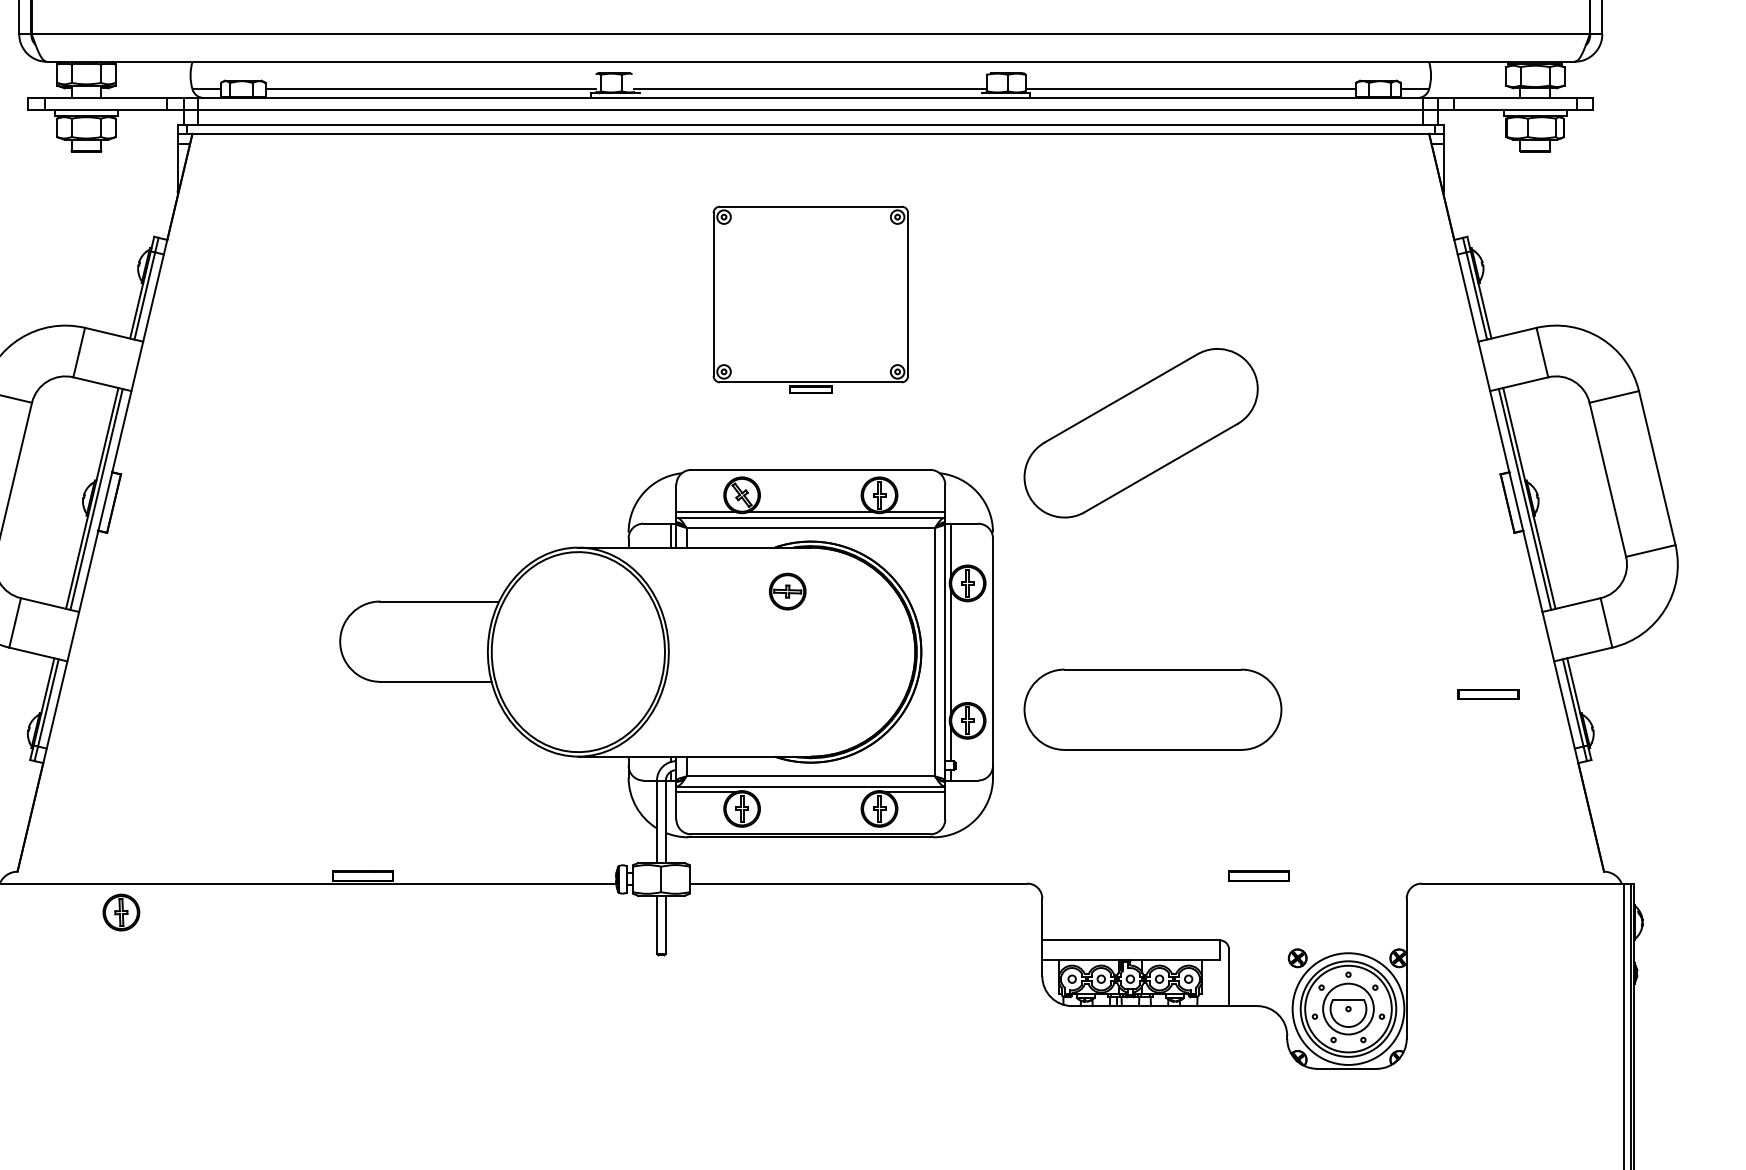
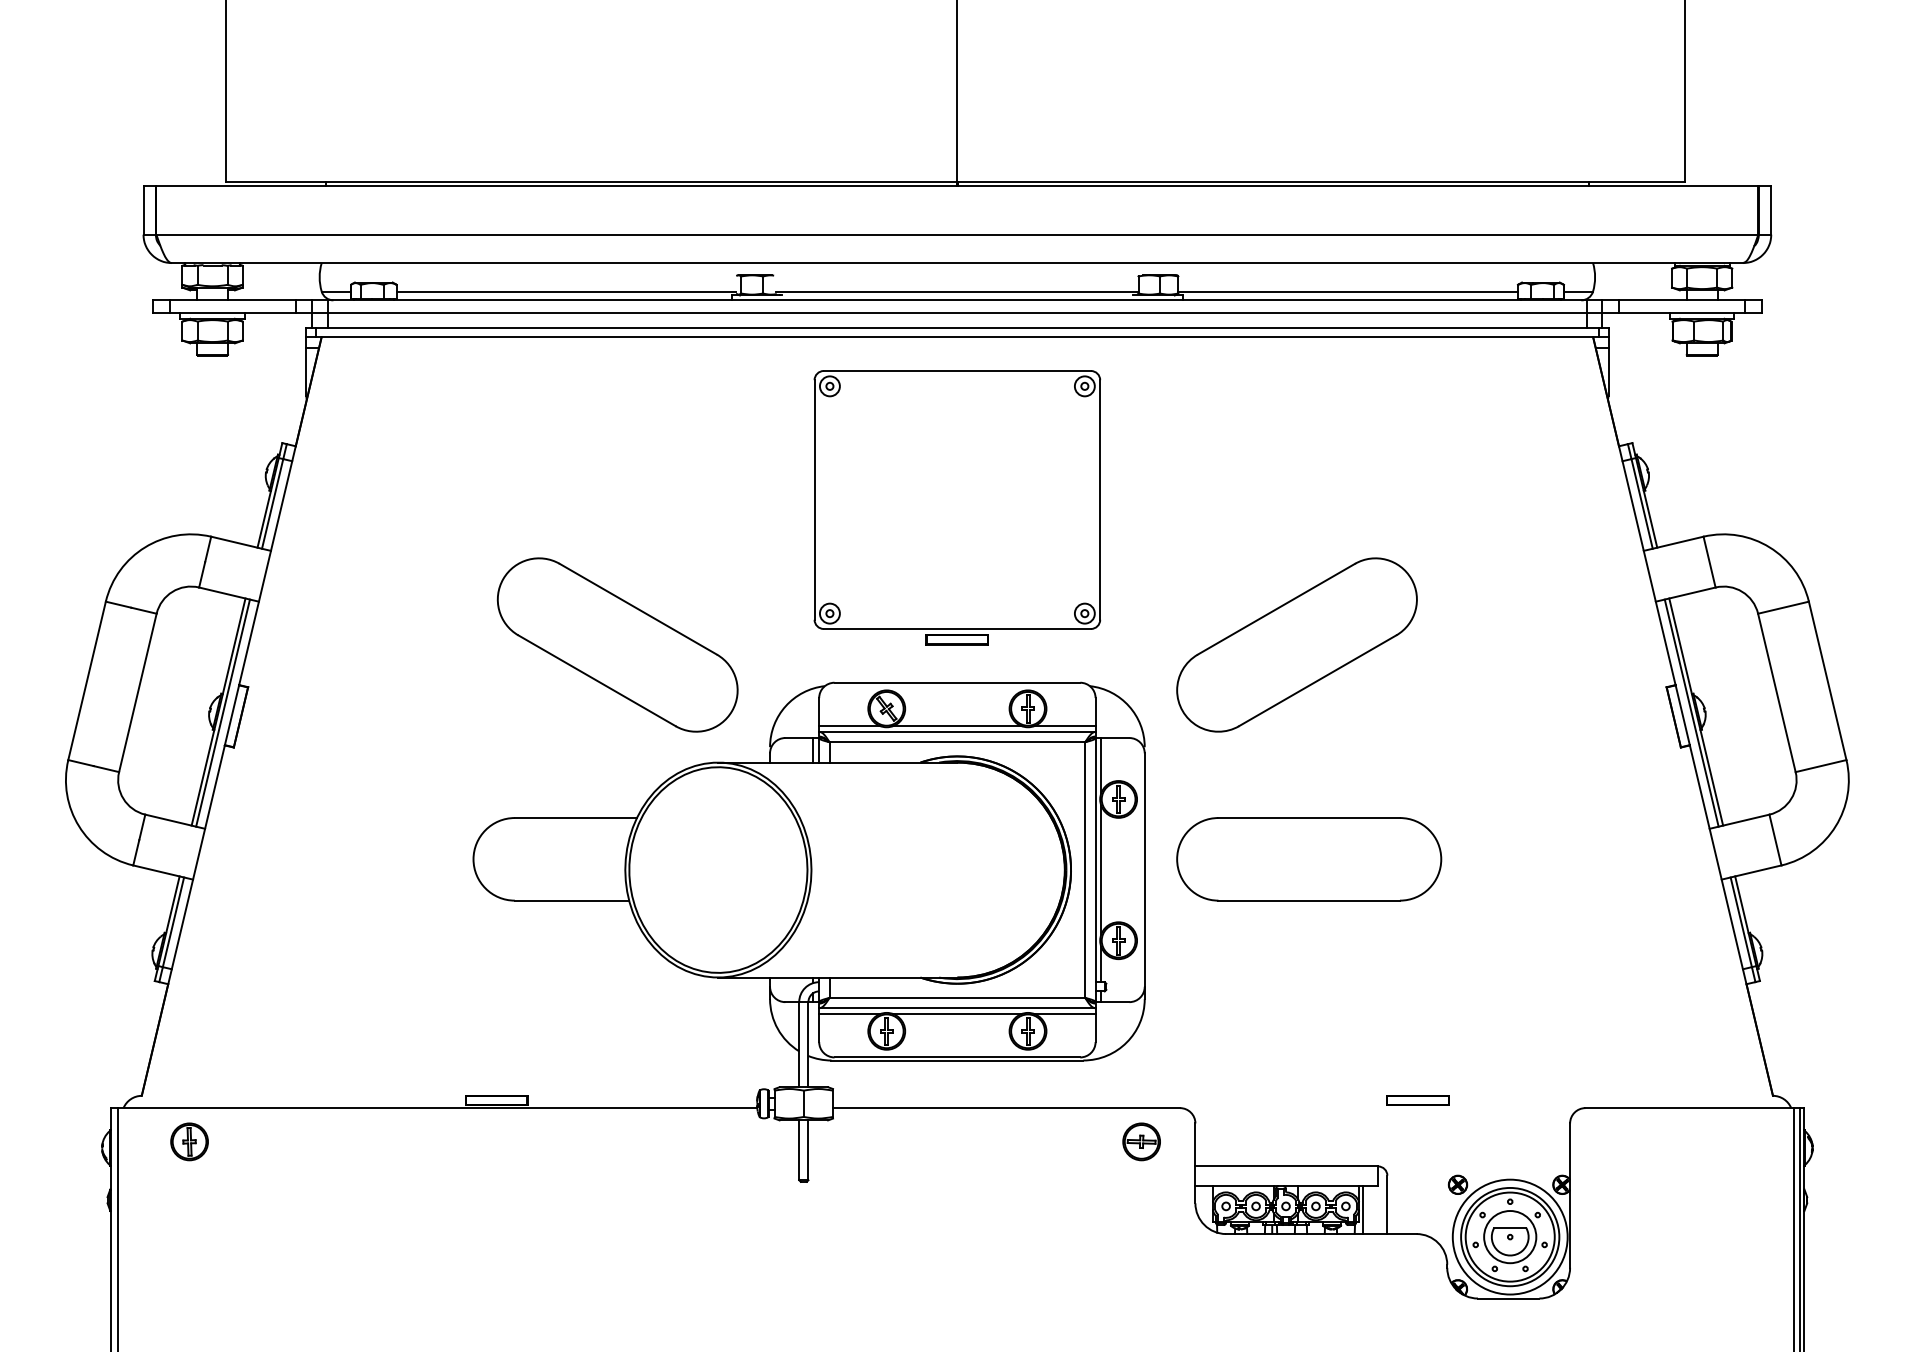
part: (810, 299) -> (957, 507), size x1.43
part: (480, 432) -> (617, 644), added
part: (787, 591) -> (1141, 1141), moved
part: (1487, 694) -> (1653, 913), removed
part: (1153, 709) -> (1309, 859), moved
line: (810, 792) -> (957, 1014), added
part: (121, 912) -> (189, 1141), moved
line: (1204, 983) -> (1362, 1210), added

